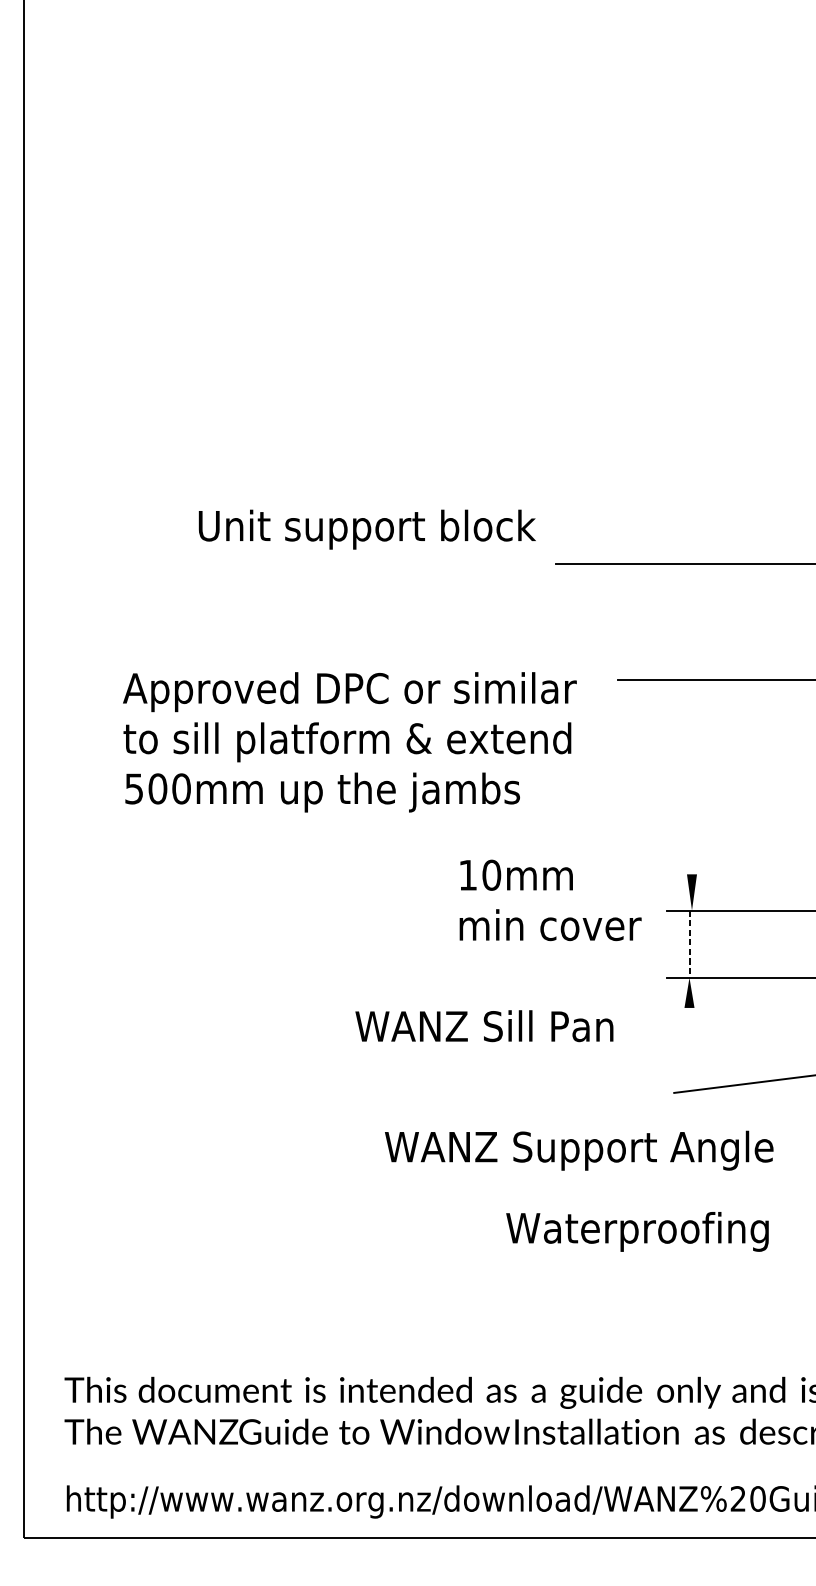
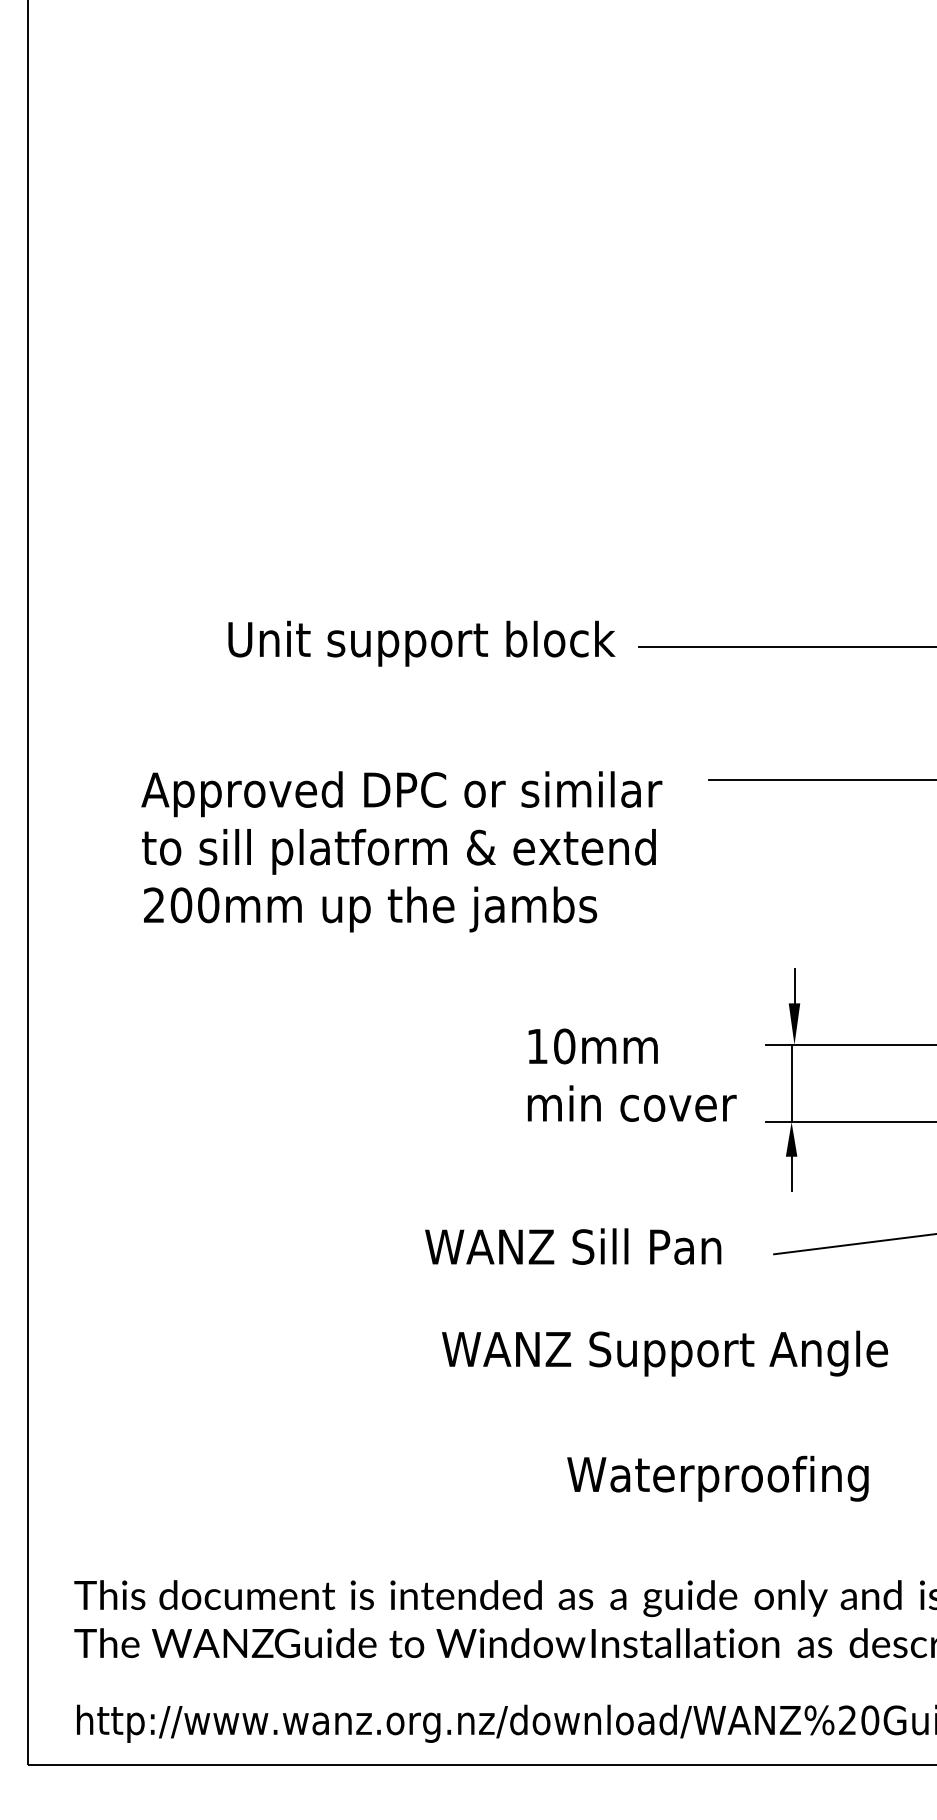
text: (367, 529) -> (421, 643), moved
text: (134, 789) -> (154, 905), 500mm -> 200mm
line: (692, 858) -> (794, 985), added
text: (550, 899) -> (631, 1074), moved
line: (689, 944) -> (791, 1083), dashed -> solid
line: (689, 1022) -> (791, 1173), added
text: (484, 1026) -> (573, 1246), moved
text: (579, 1150) -> (665, 1353), moved
text: (637, 1231) -> (717, 1478), moved

